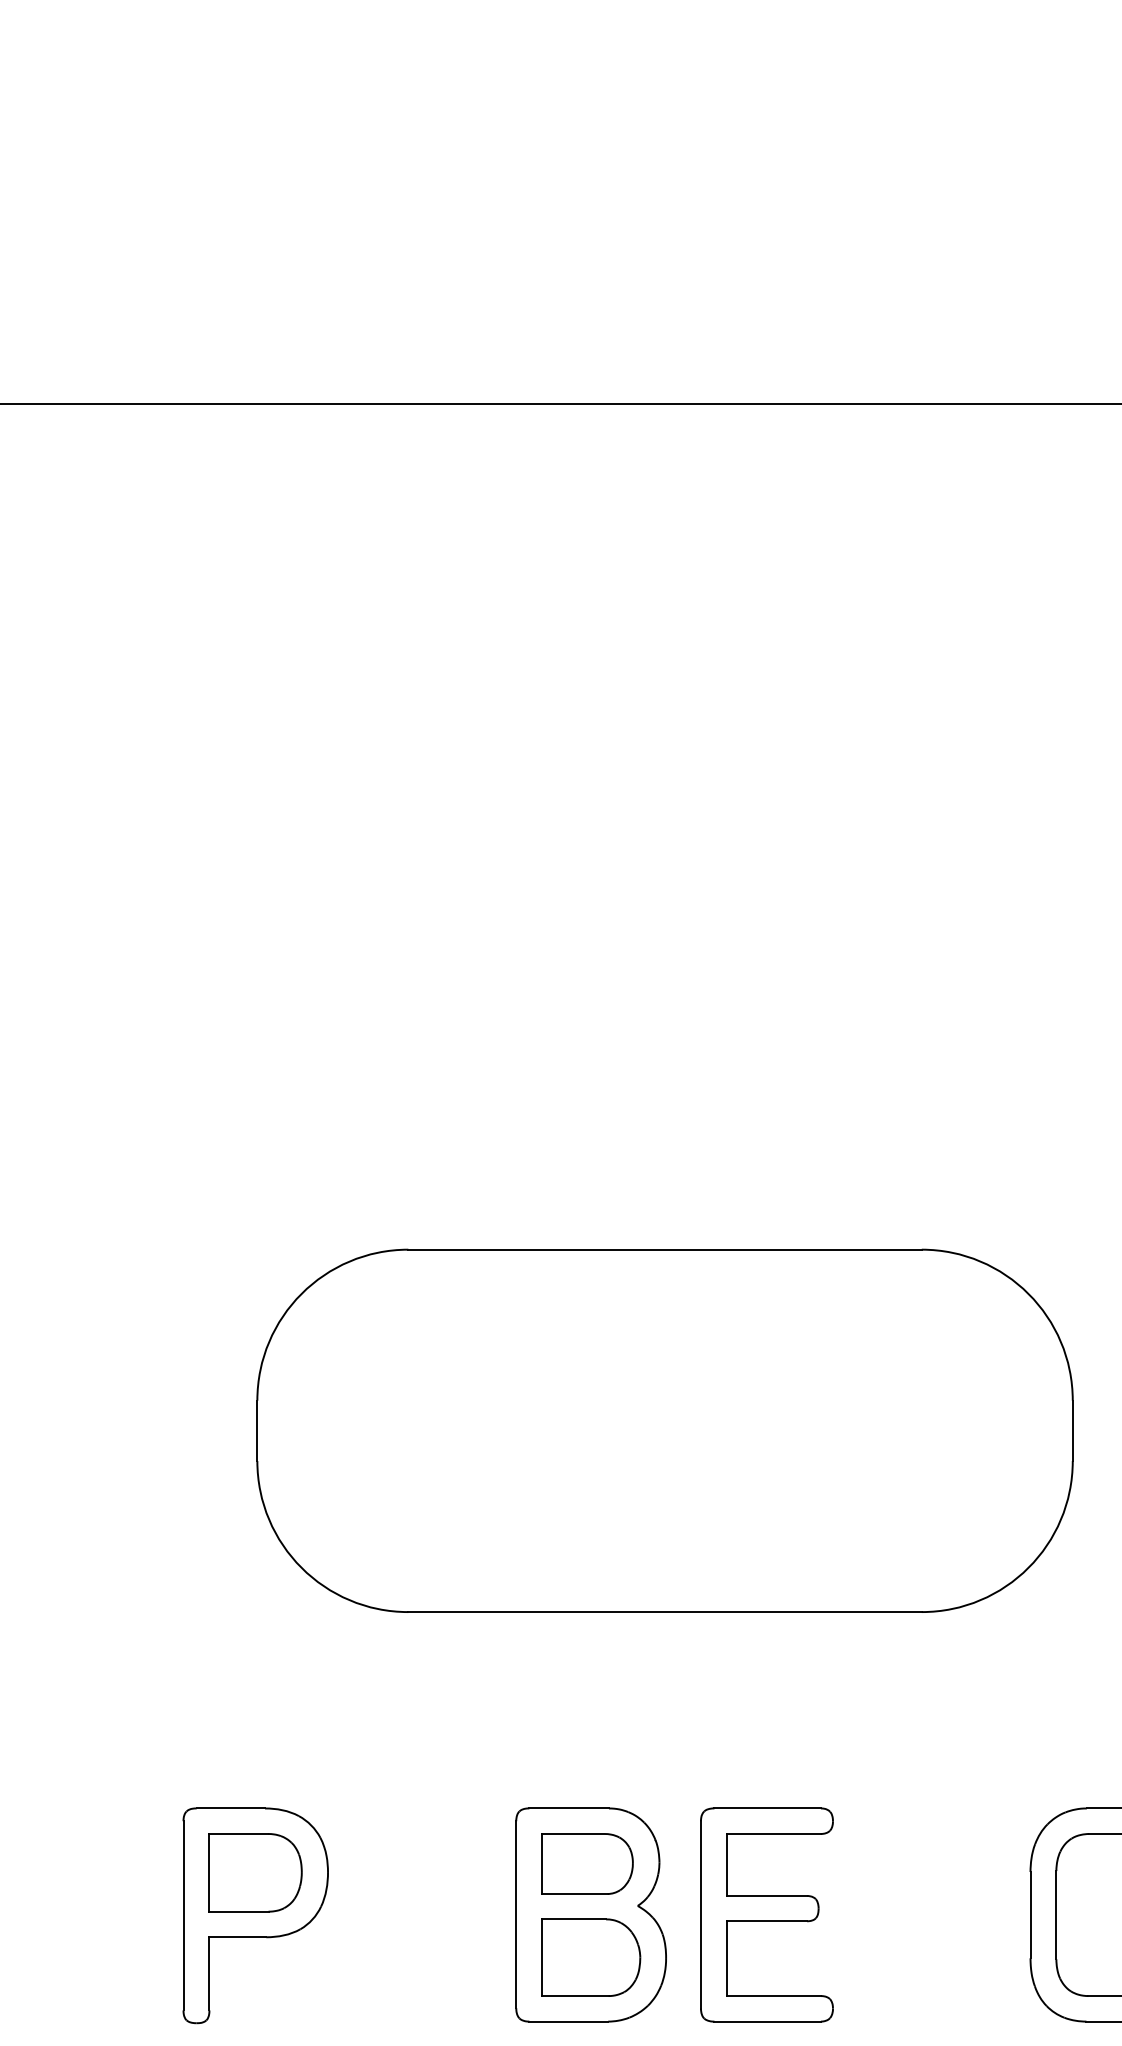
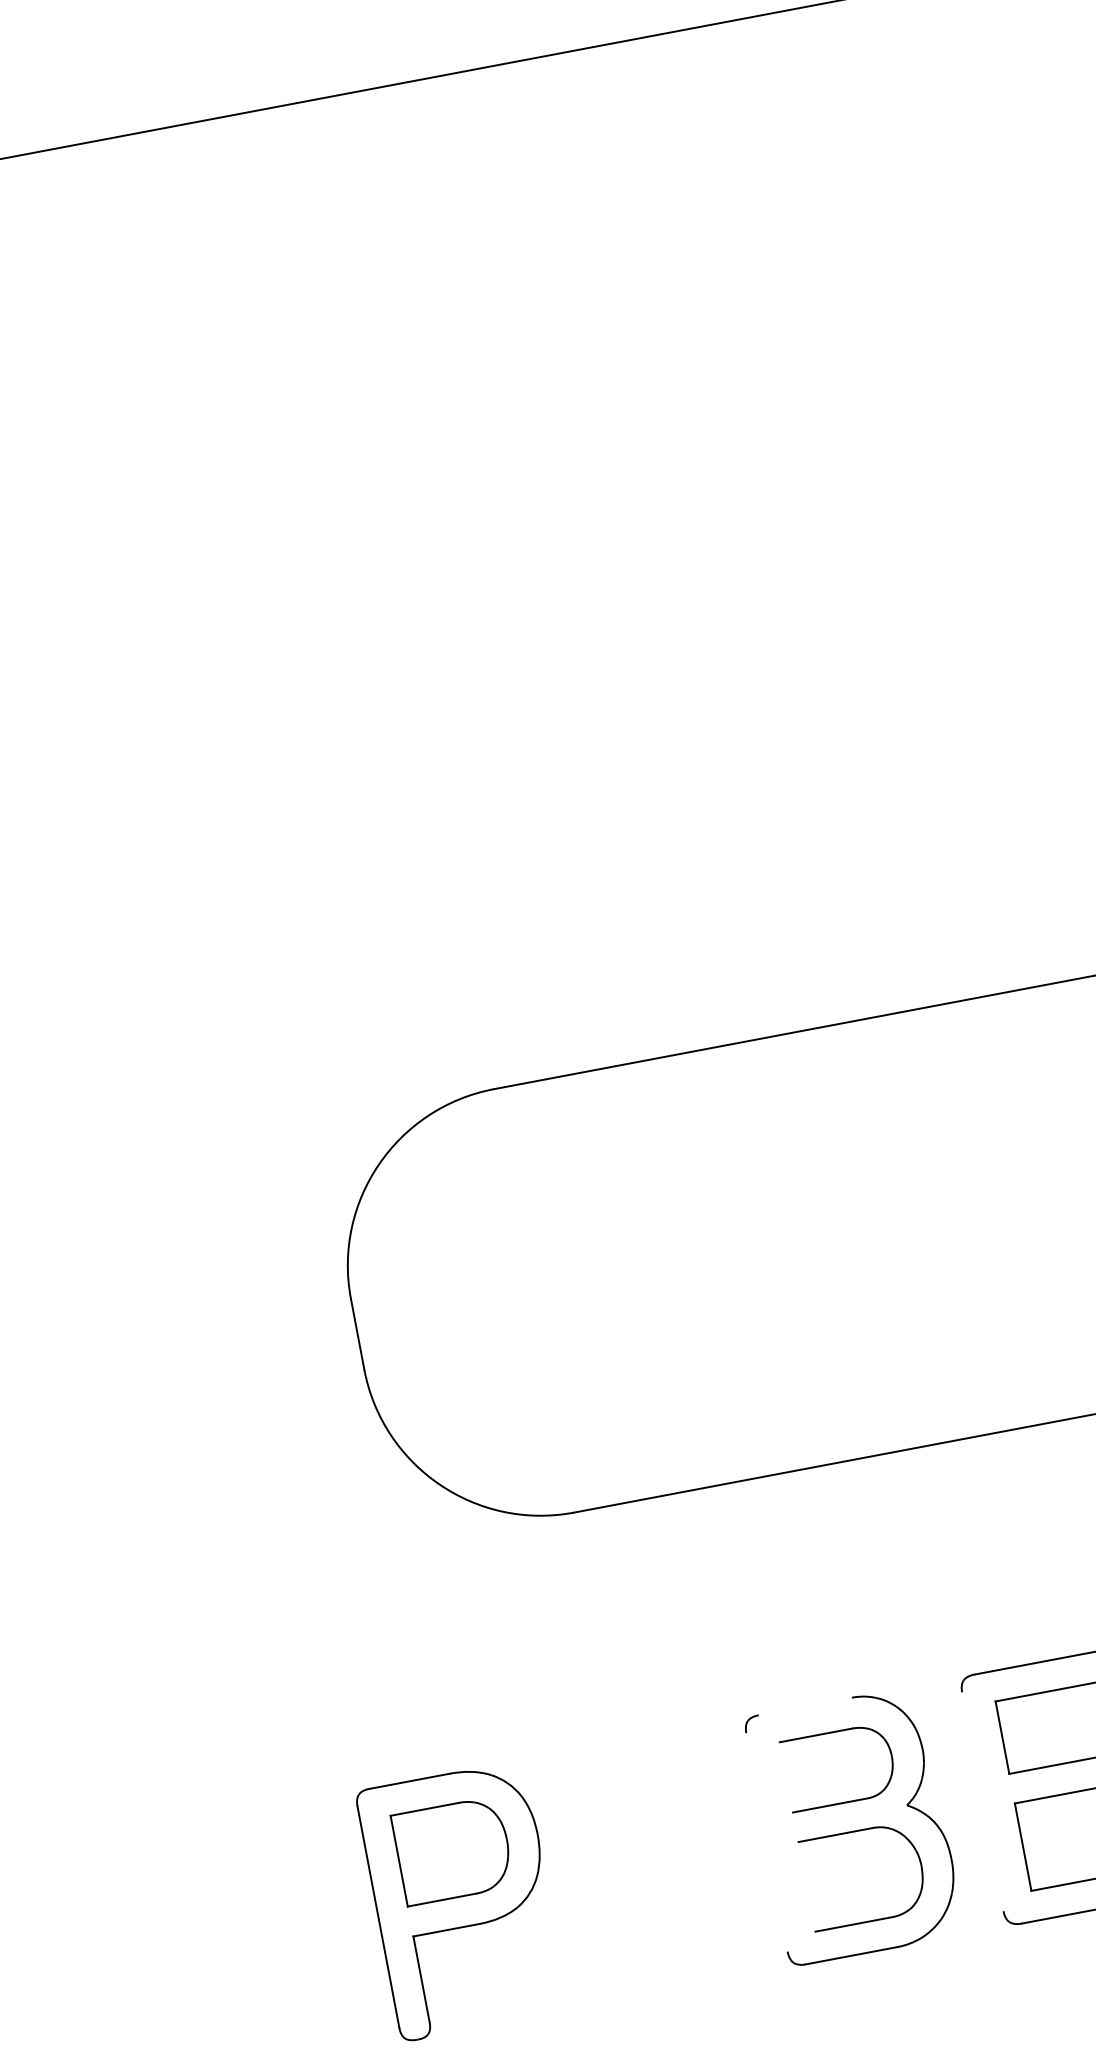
line: (568, 1808) -> (804, 1706), removed
line: (542, 1863) -> (786, 1776), removed
line: (516, 1914) -> (767, 1842), removed
line: (701, 1914) -> (983, 1801), removed
line: (542, 1957) -> (807, 1886), removed

